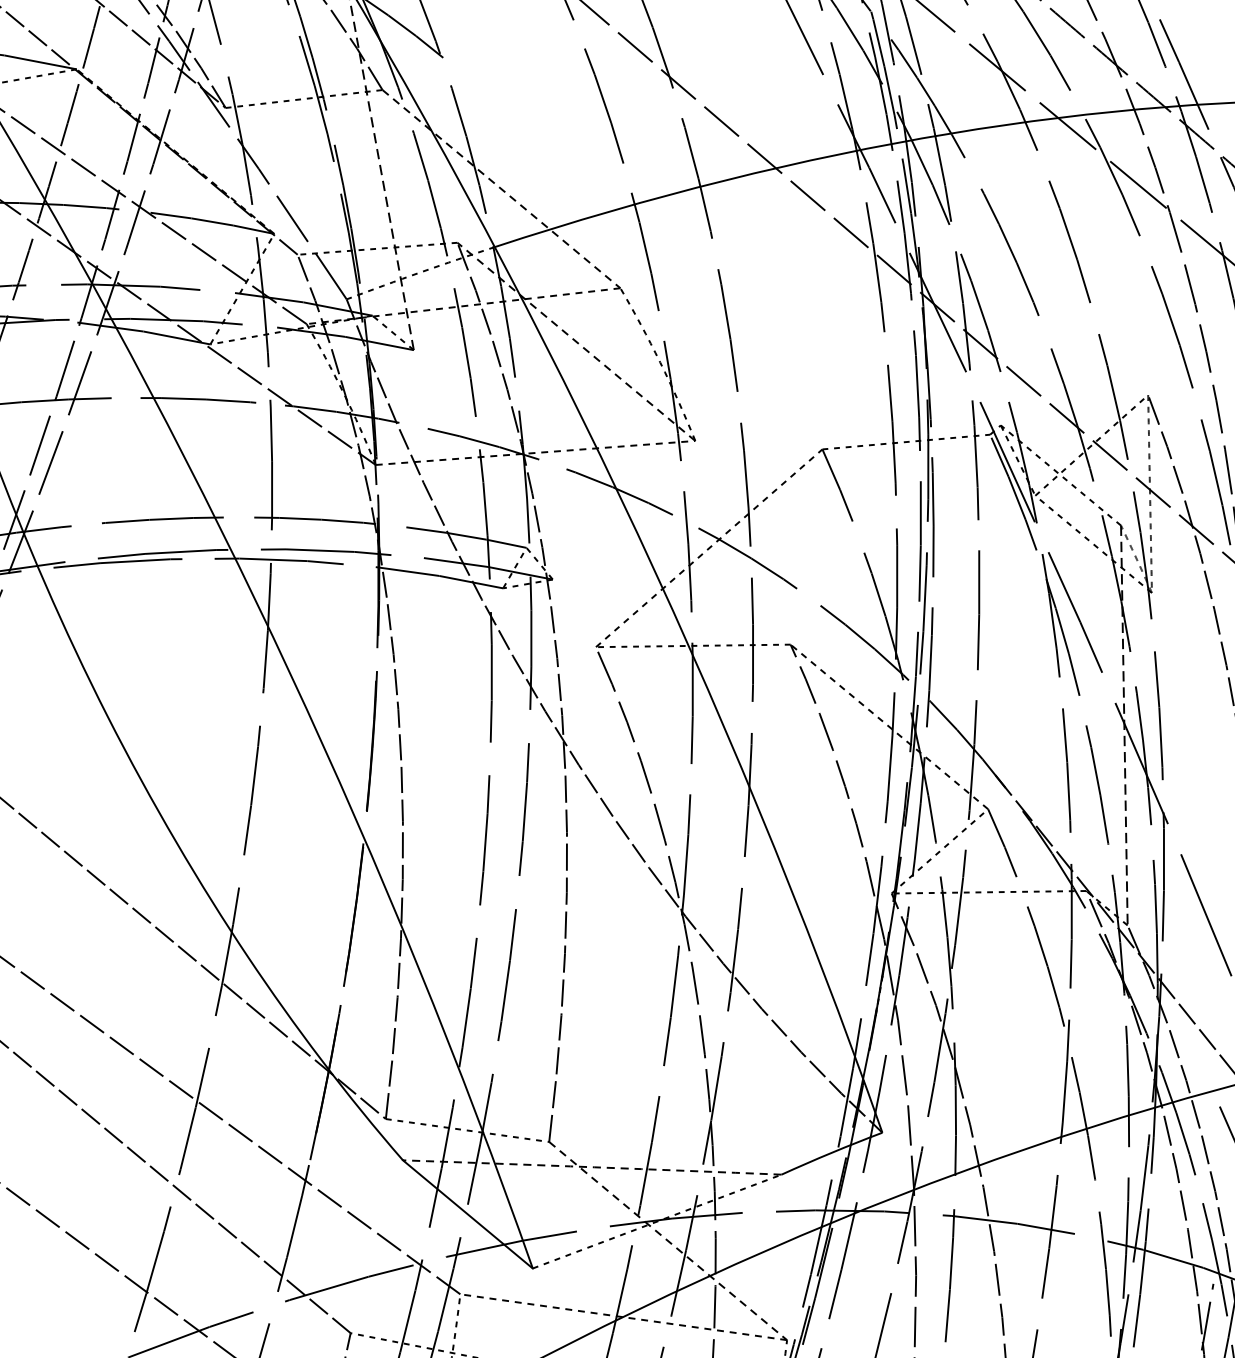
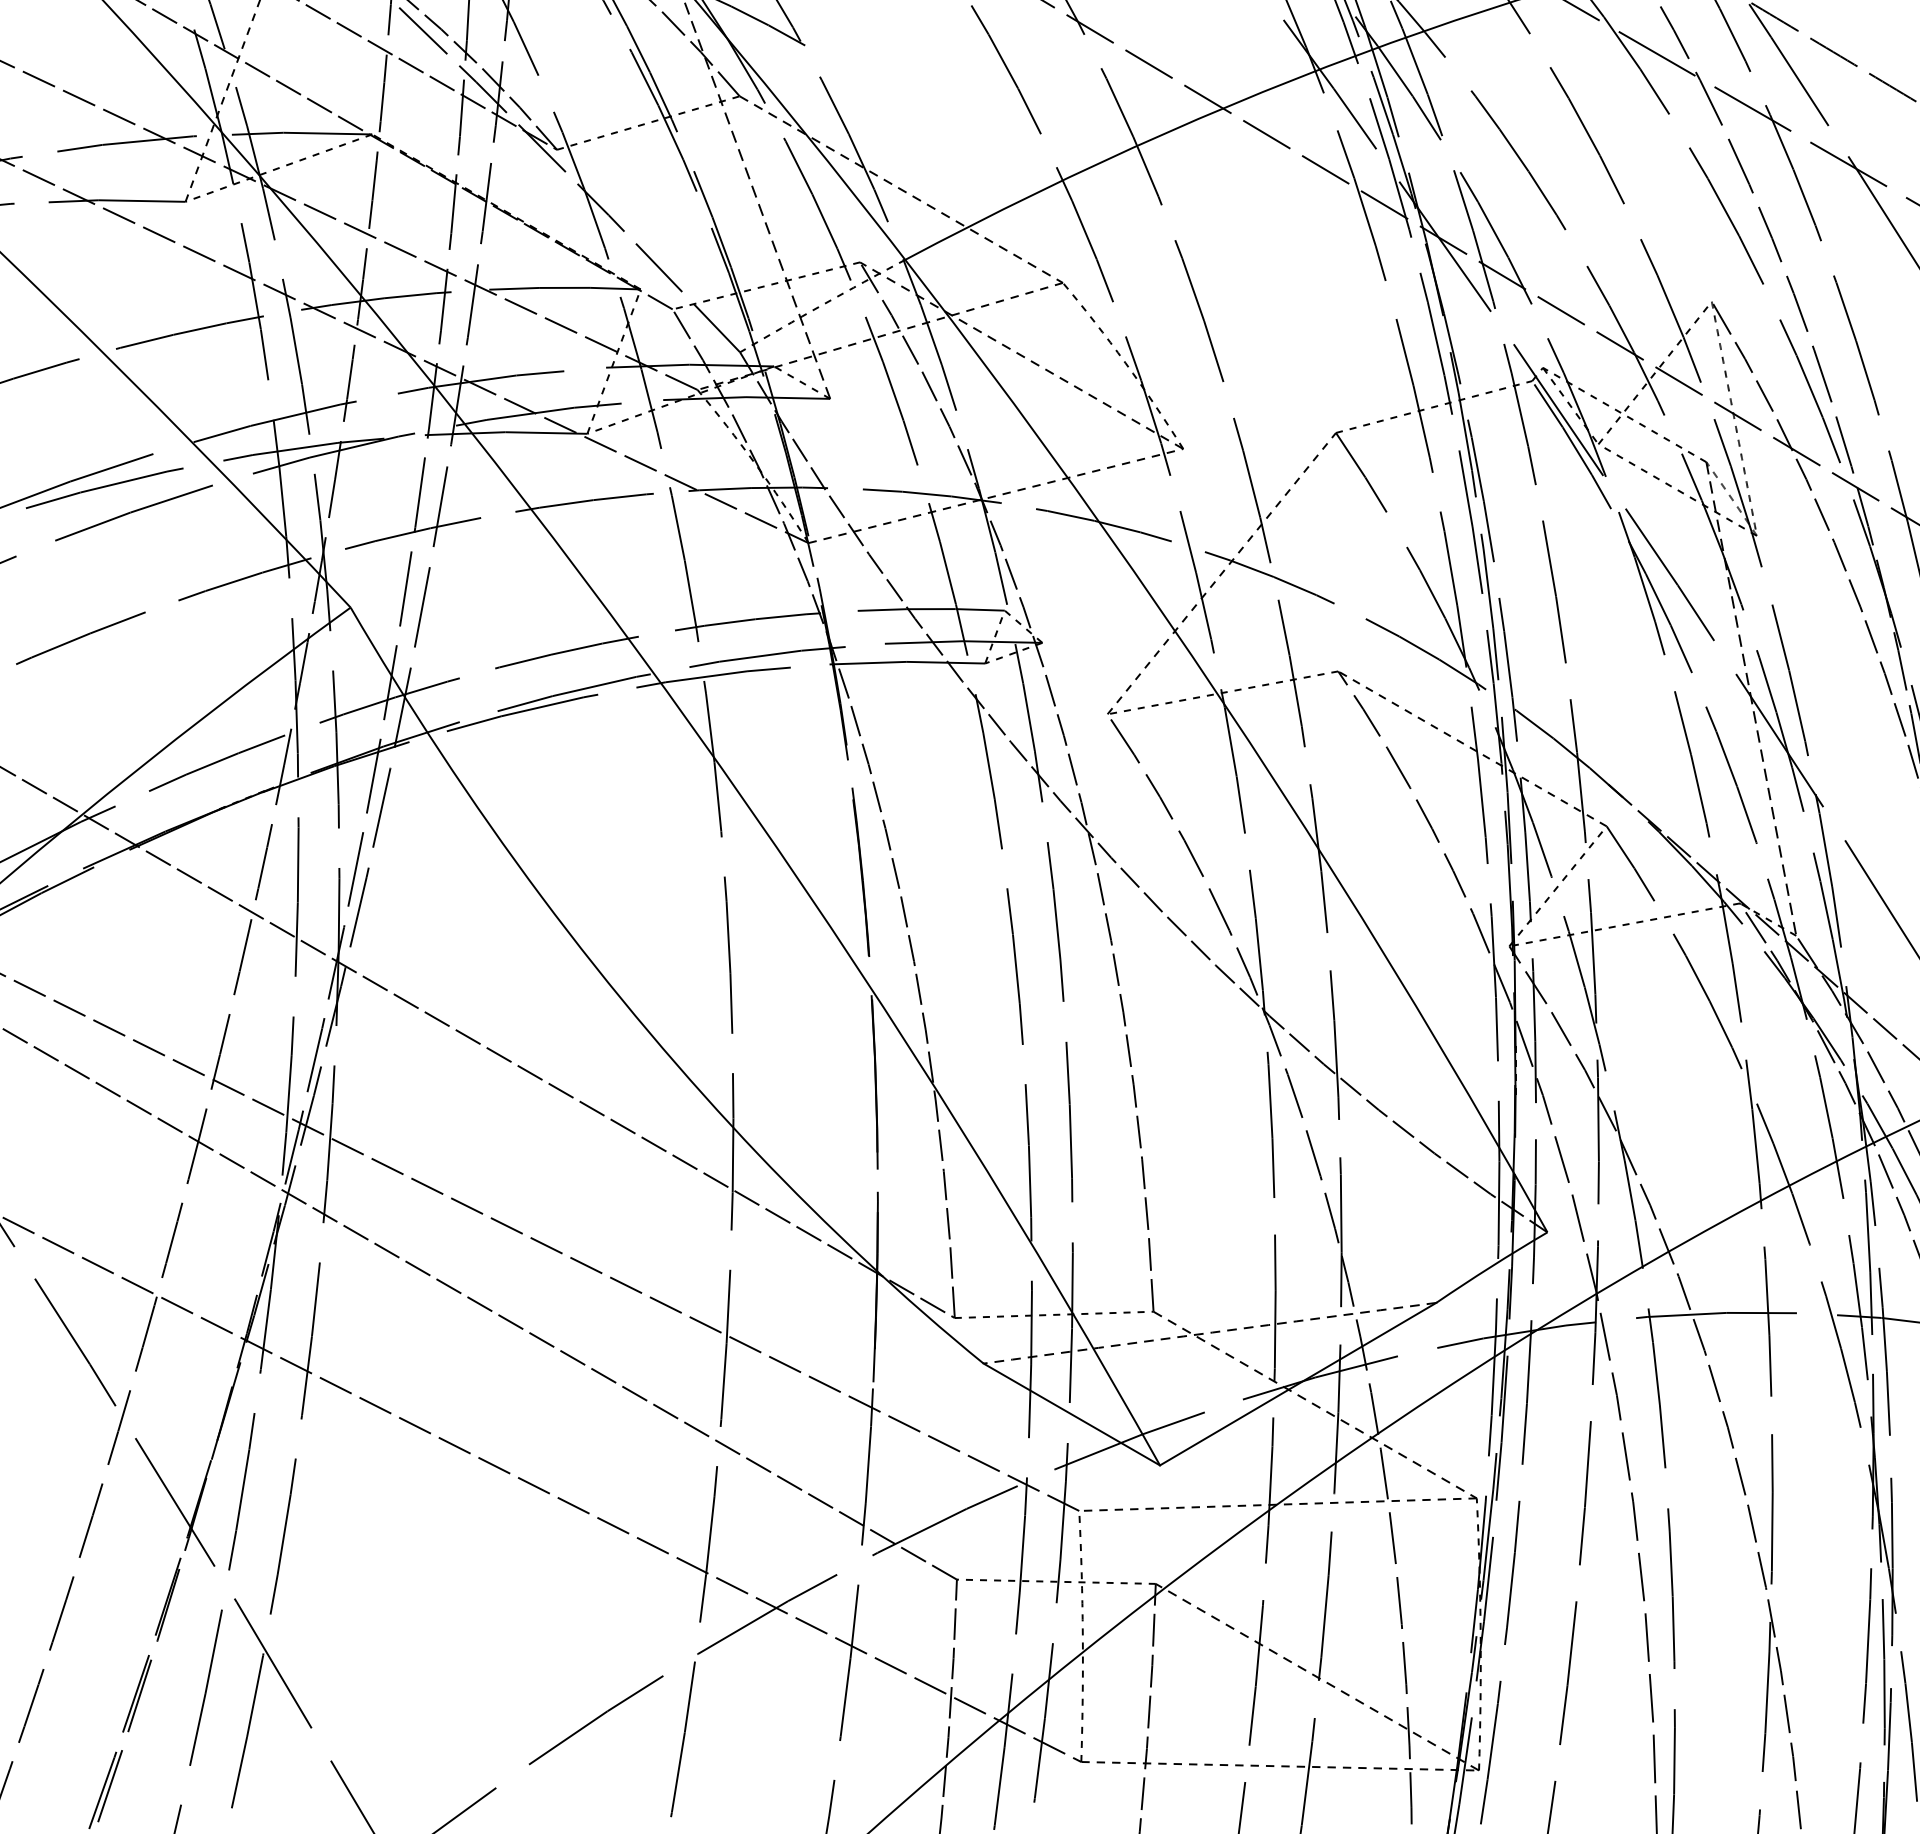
line: (657, 1221) -> (1298, 1383), dashed -> solid

